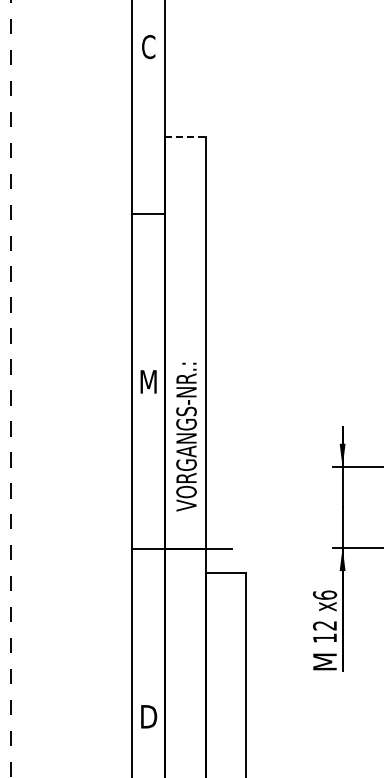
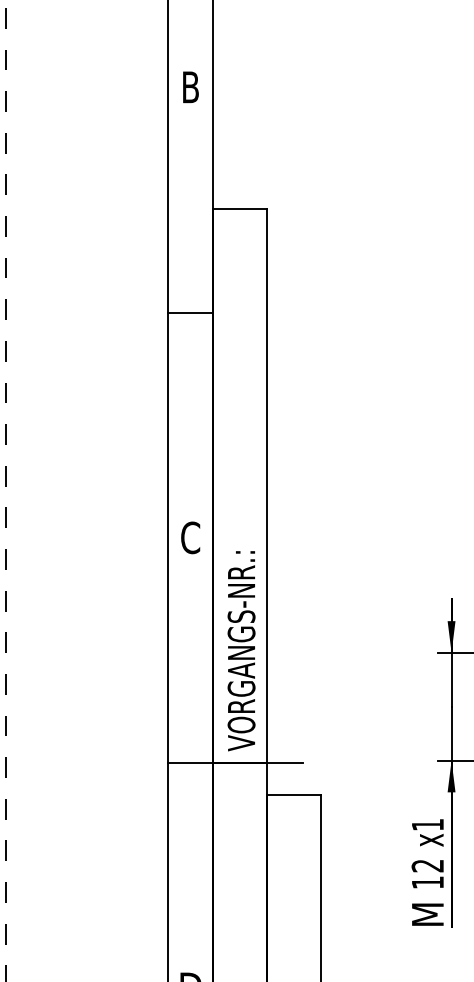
text: (148, 47) -> (190, 87), C -> B
line: (185, 137) -> (240, 209), dashed -> solid
text: (148, 381) -> (190, 537), M -> C
text: (186, 436) -> (241, 650), moved
text: (325, 594) -> (428, 823), x6 -> x1

